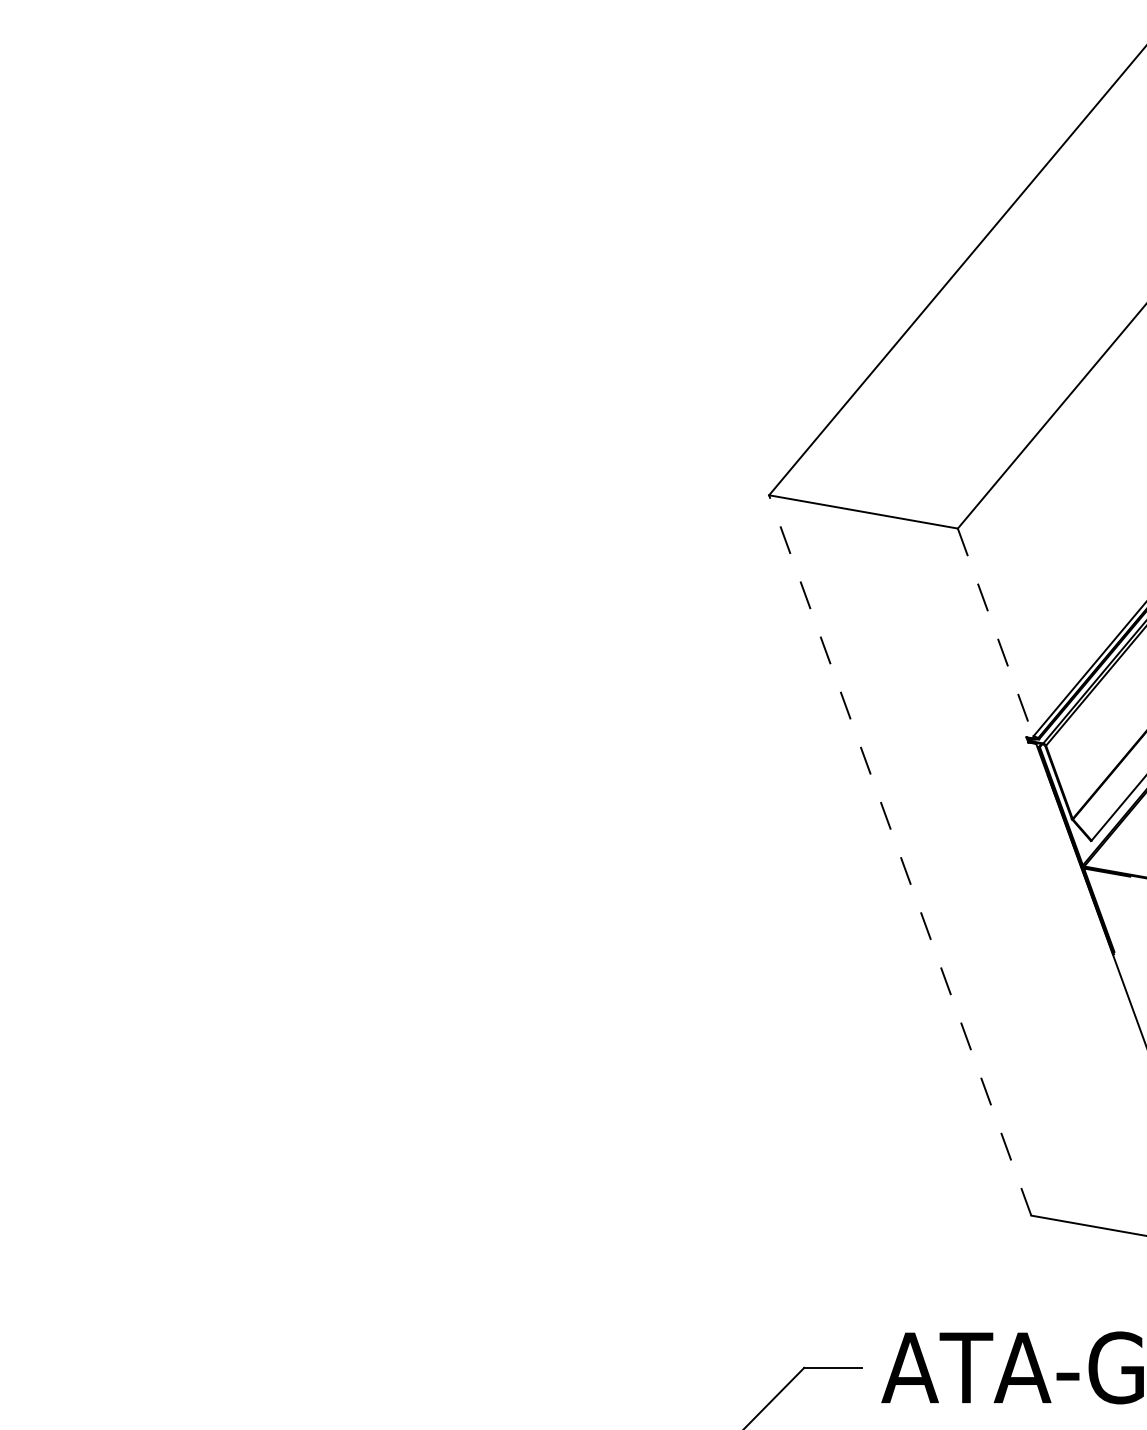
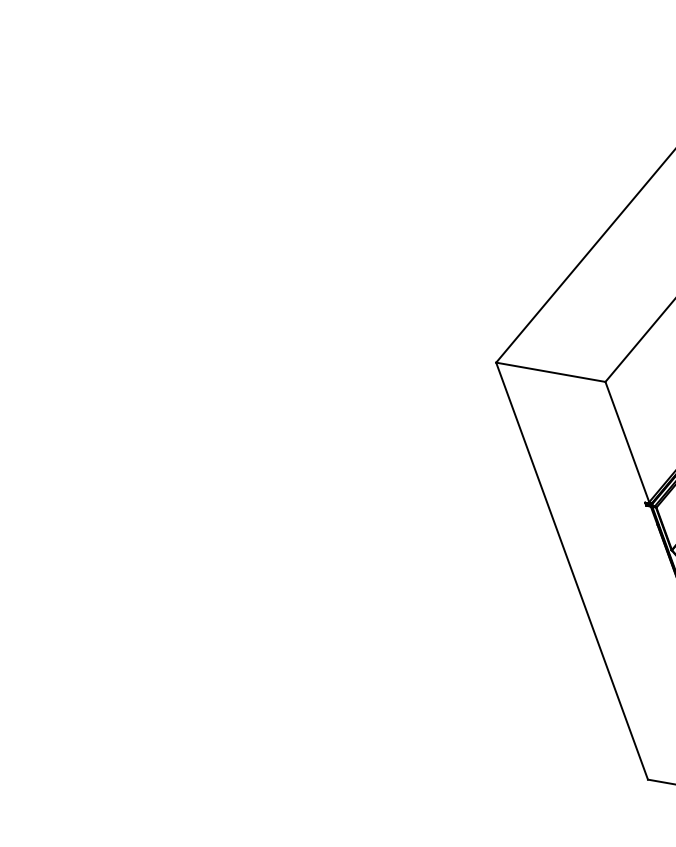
line: (995, 633) -> (627, 442), dashed -> solid
line: (900, 856) -> (572, 571), dashed -> solid

